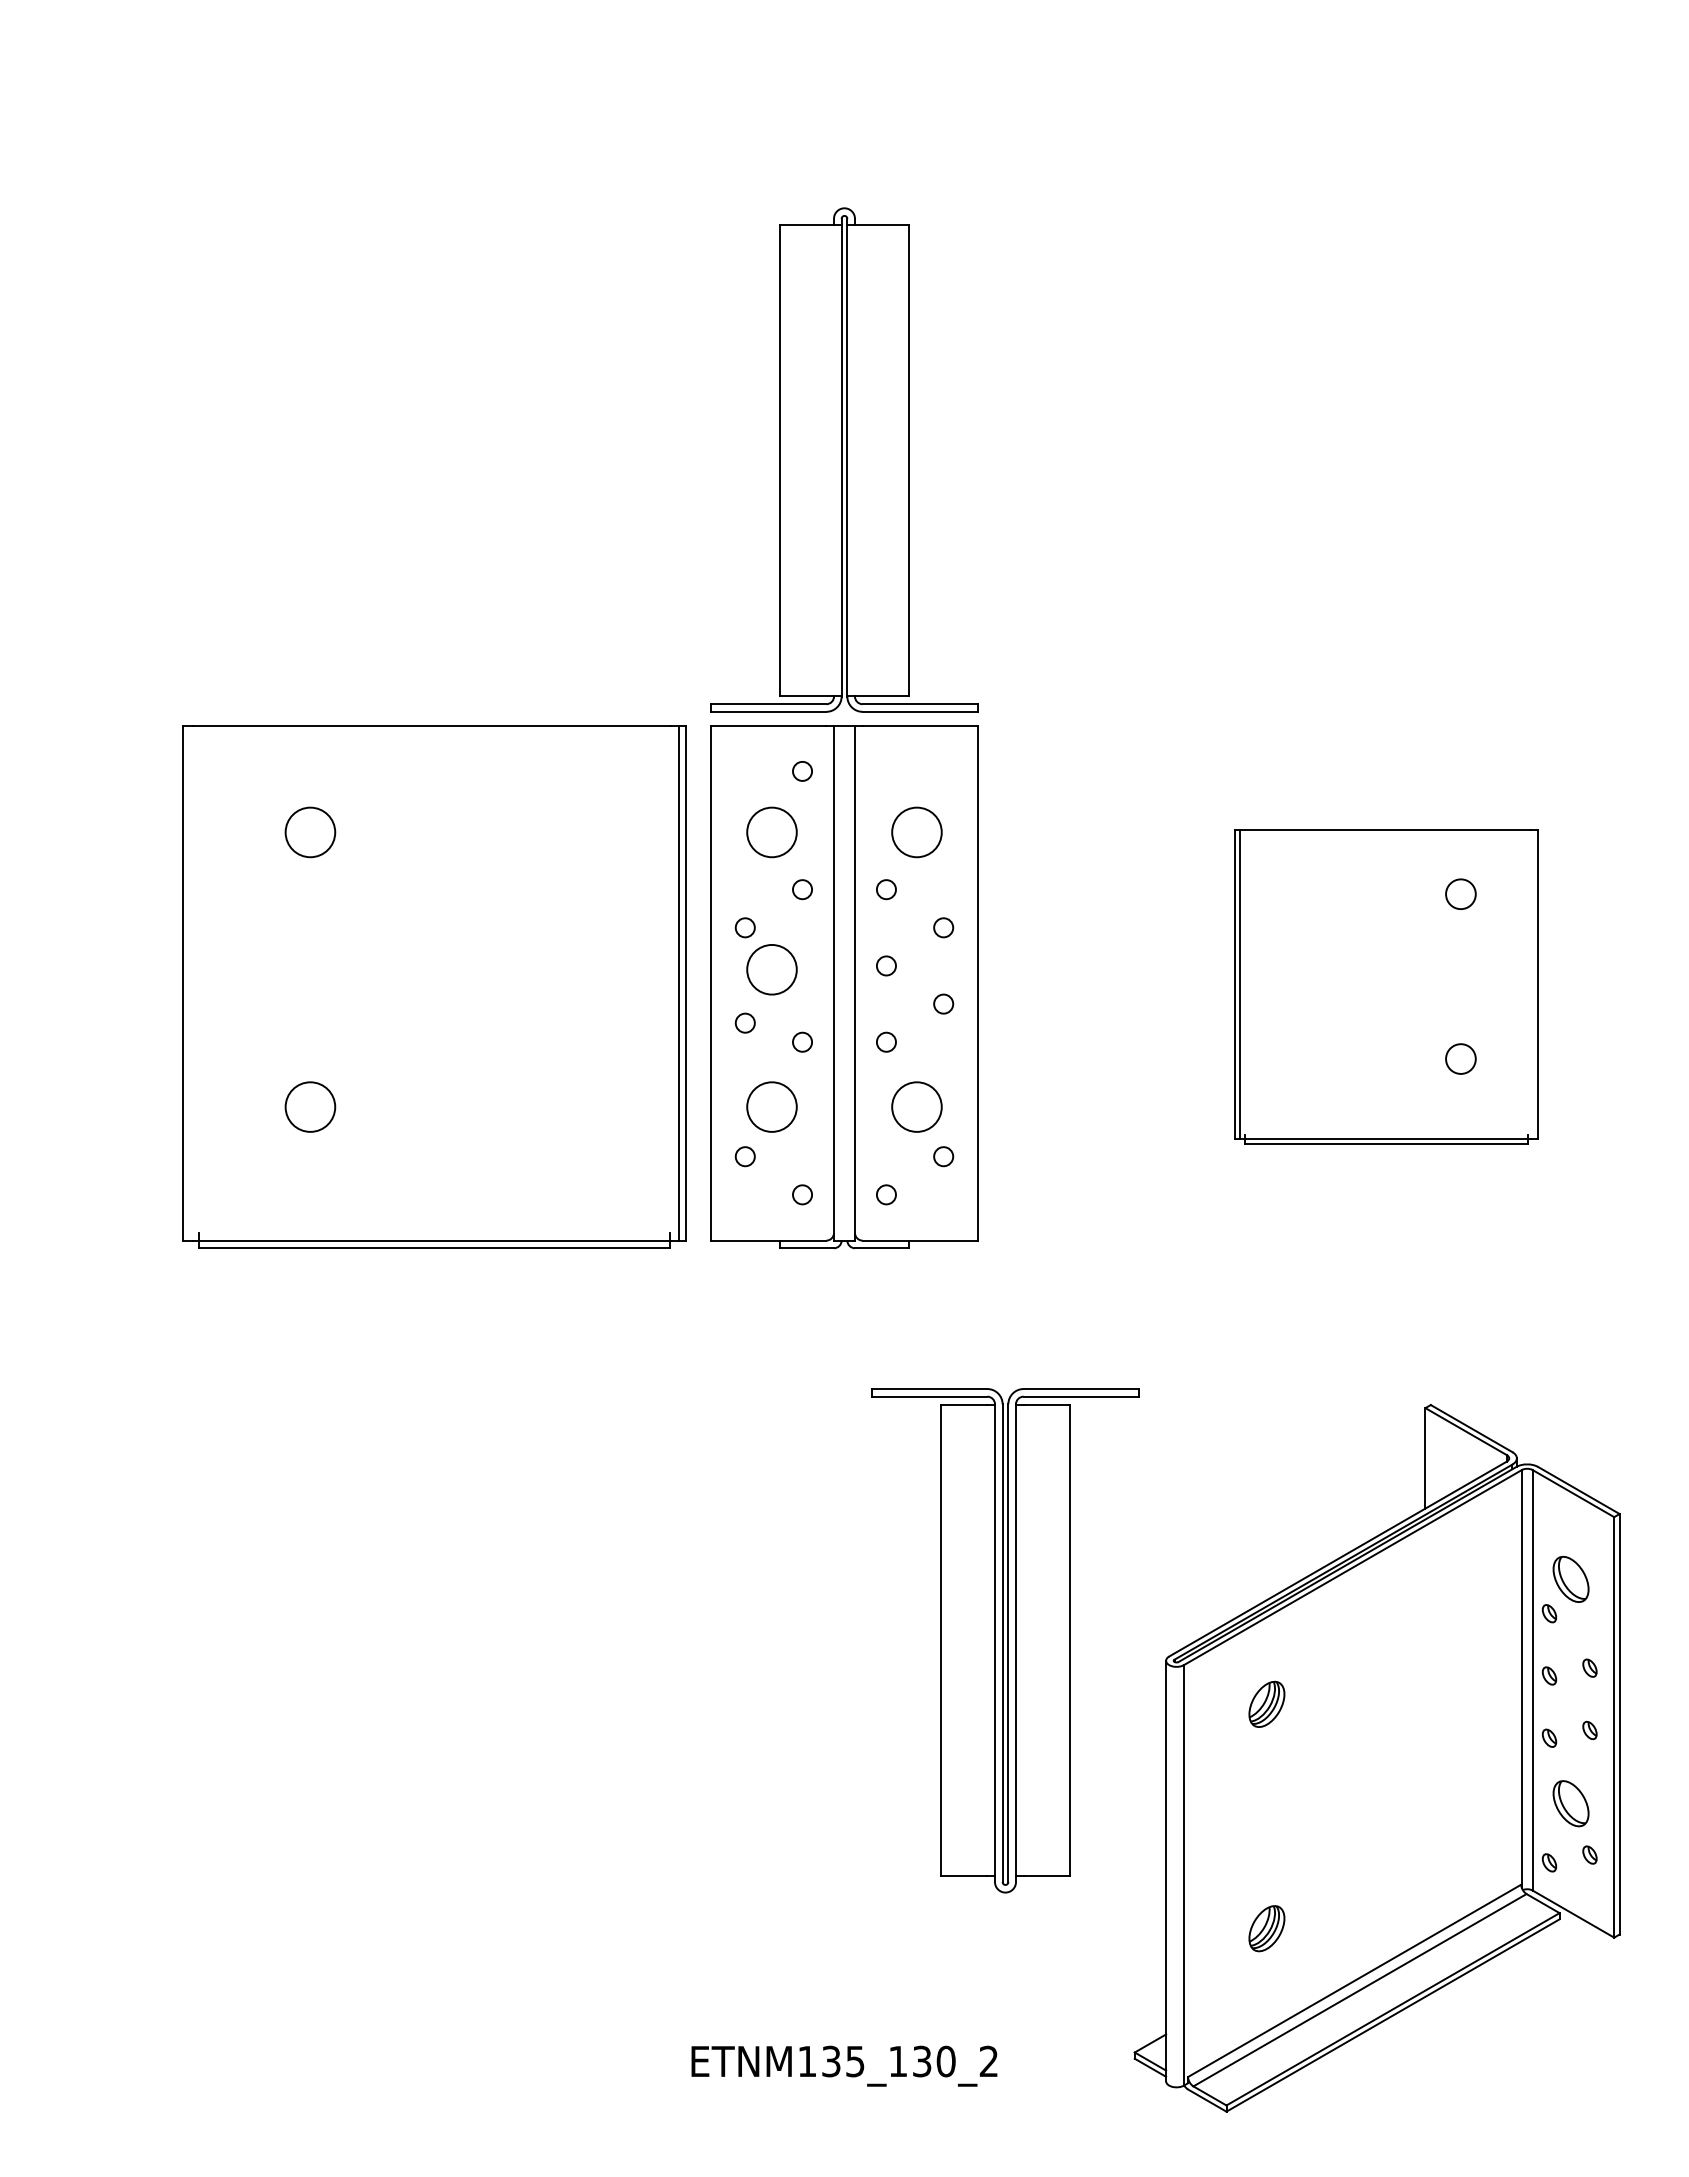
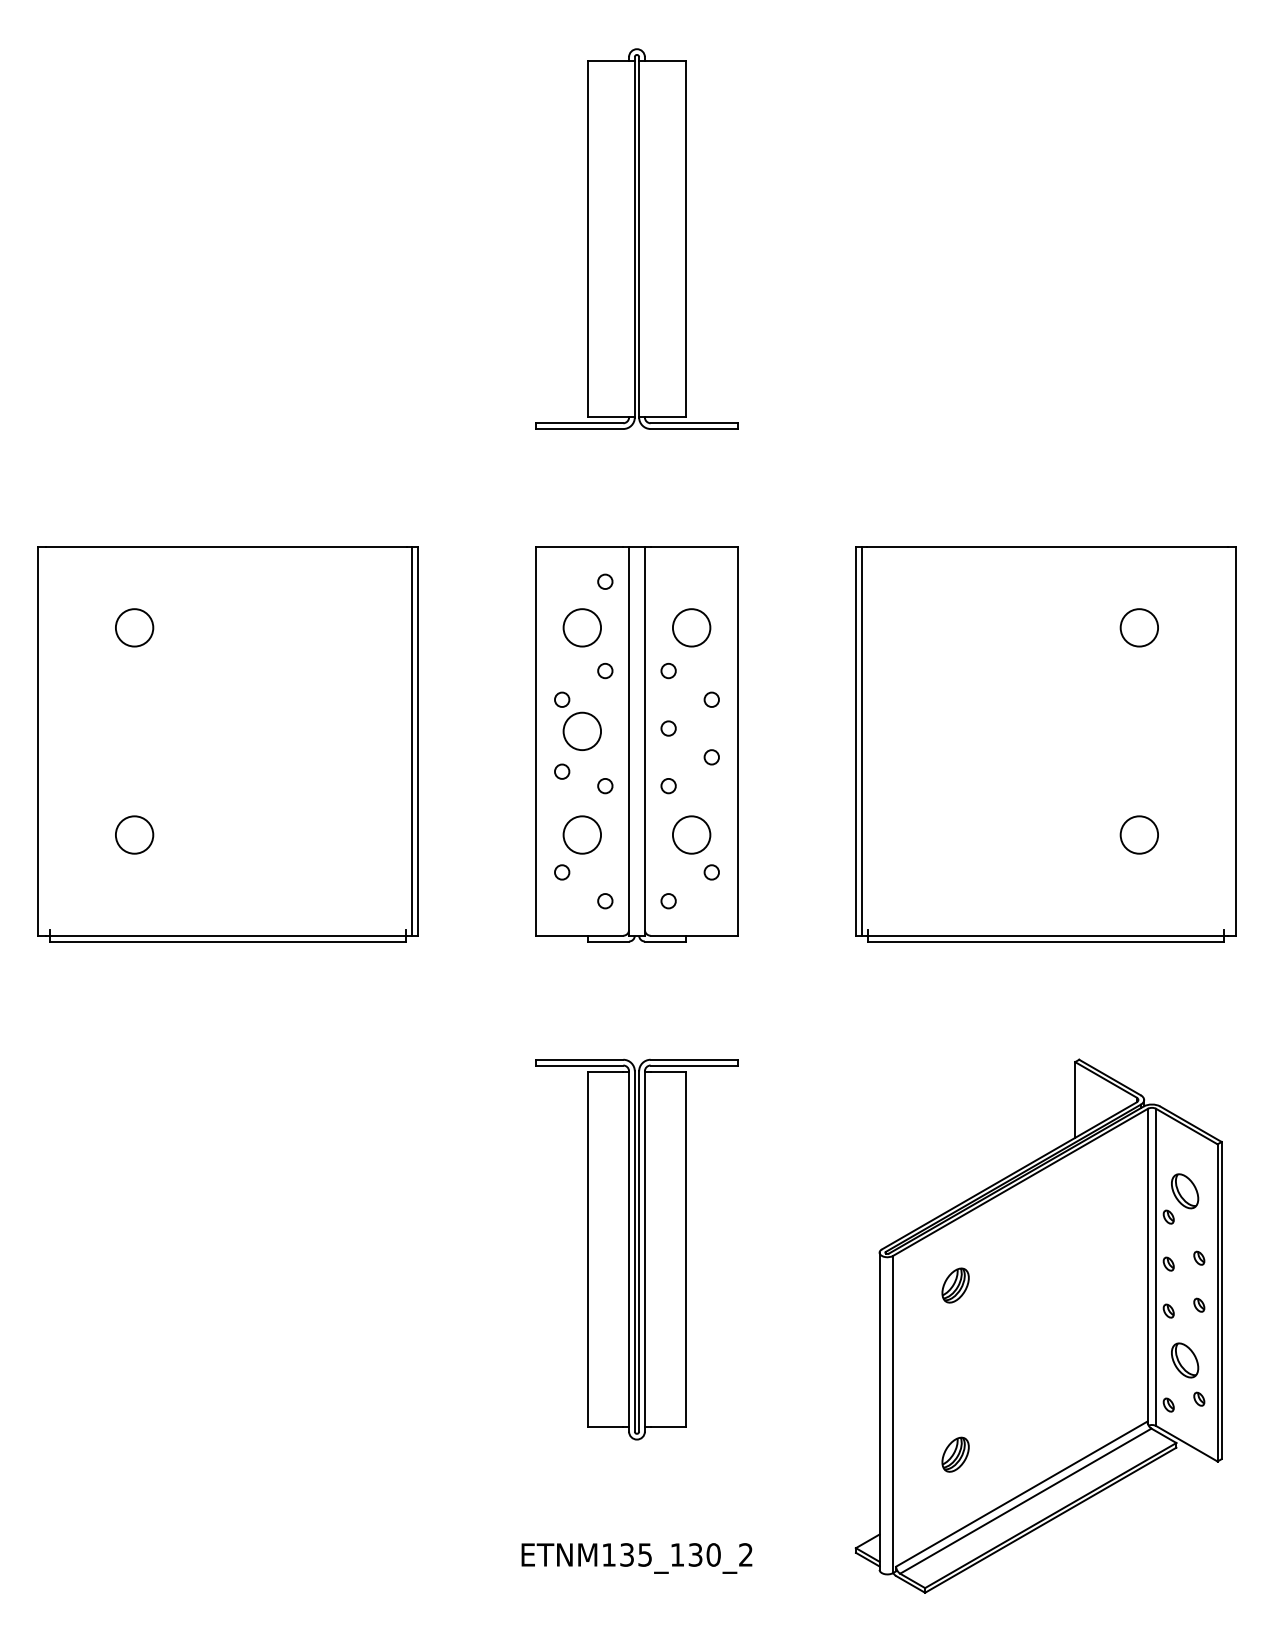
part: (844, 459) -> (637, 238), moved
part: (434, 986) -> (228, 744), moved
part: (1386, 986) -> (1045, 744), size x1.67
part: (1005, 1640) -> (637, 1249), moved

